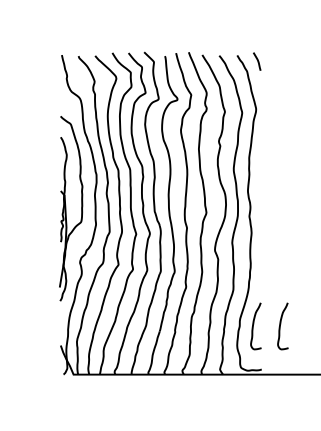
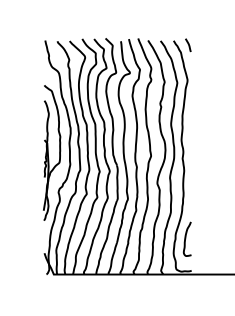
curve: (280, 326) -> (205, 239), removed

